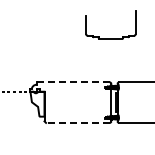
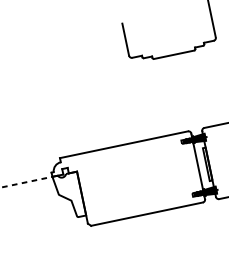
line: (73, 82) -> (124, 144), dashed -> solid
line: (77, 122) -> (146, 213), dashed -> solid

